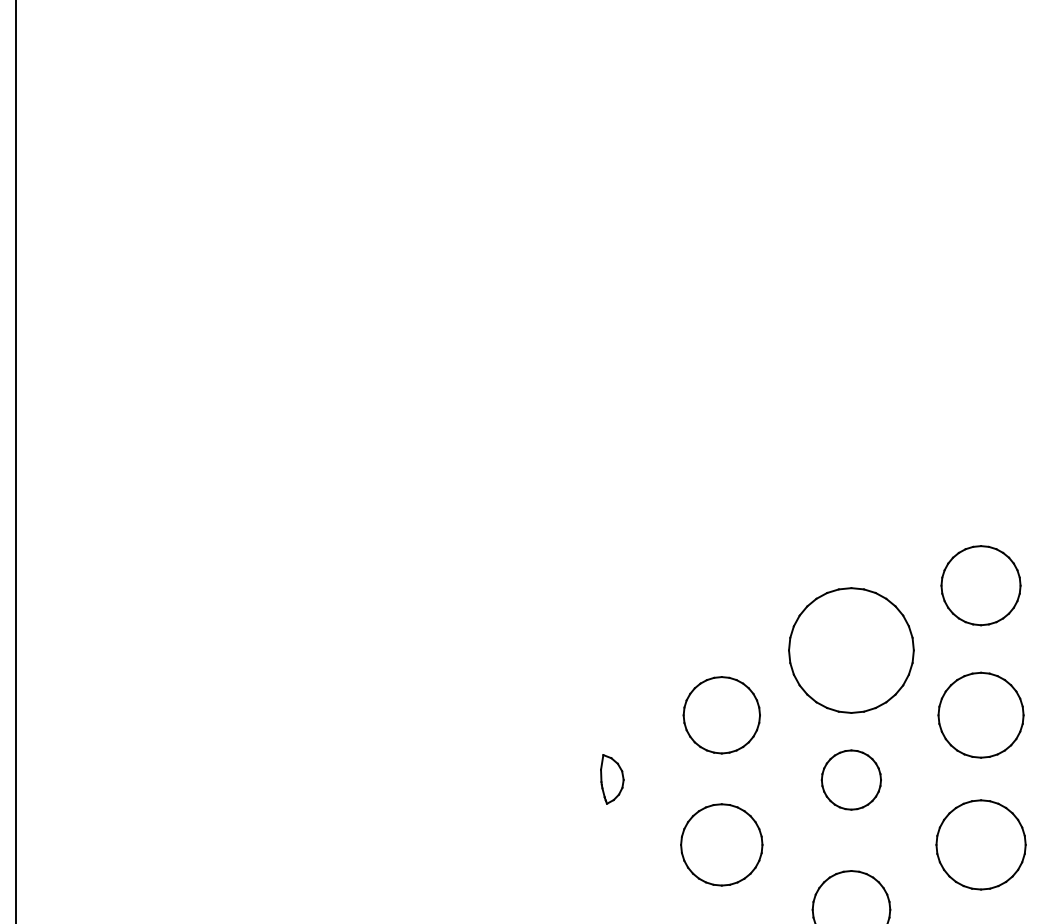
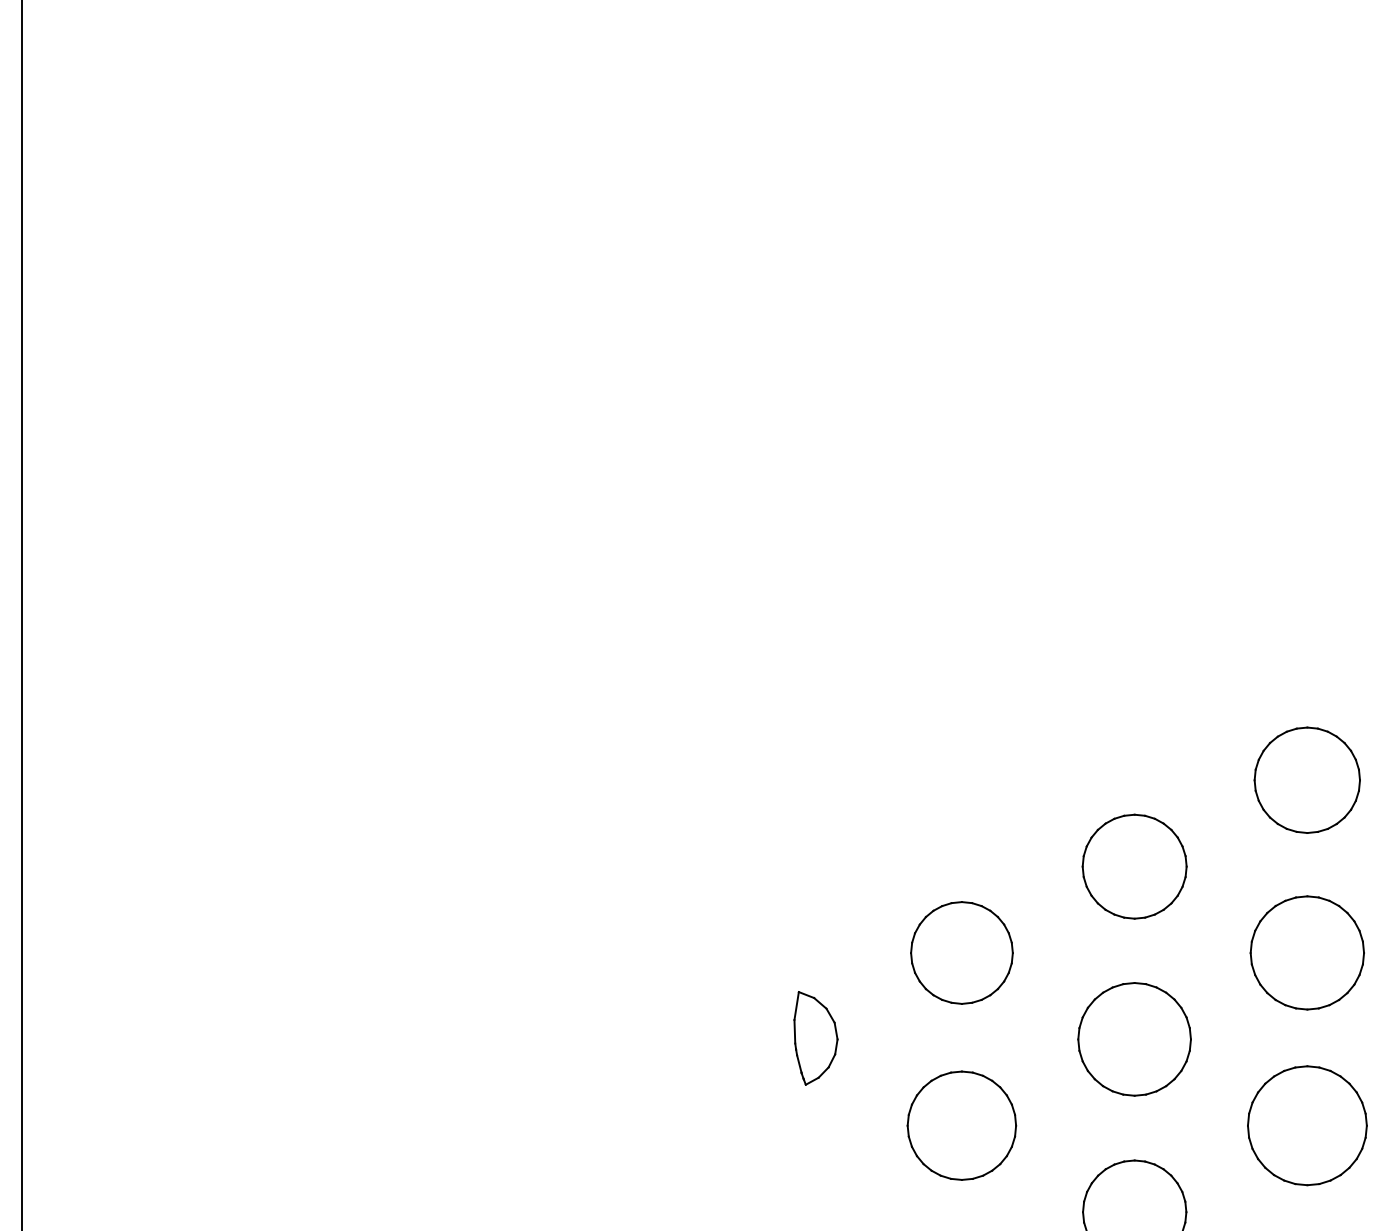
part: (851, 650) -> (1134, 866), size x0.62
part: (612, 779) -> (816, 1038), size x1.43
part: (851, 779) -> (1134, 1038), size x1.43

